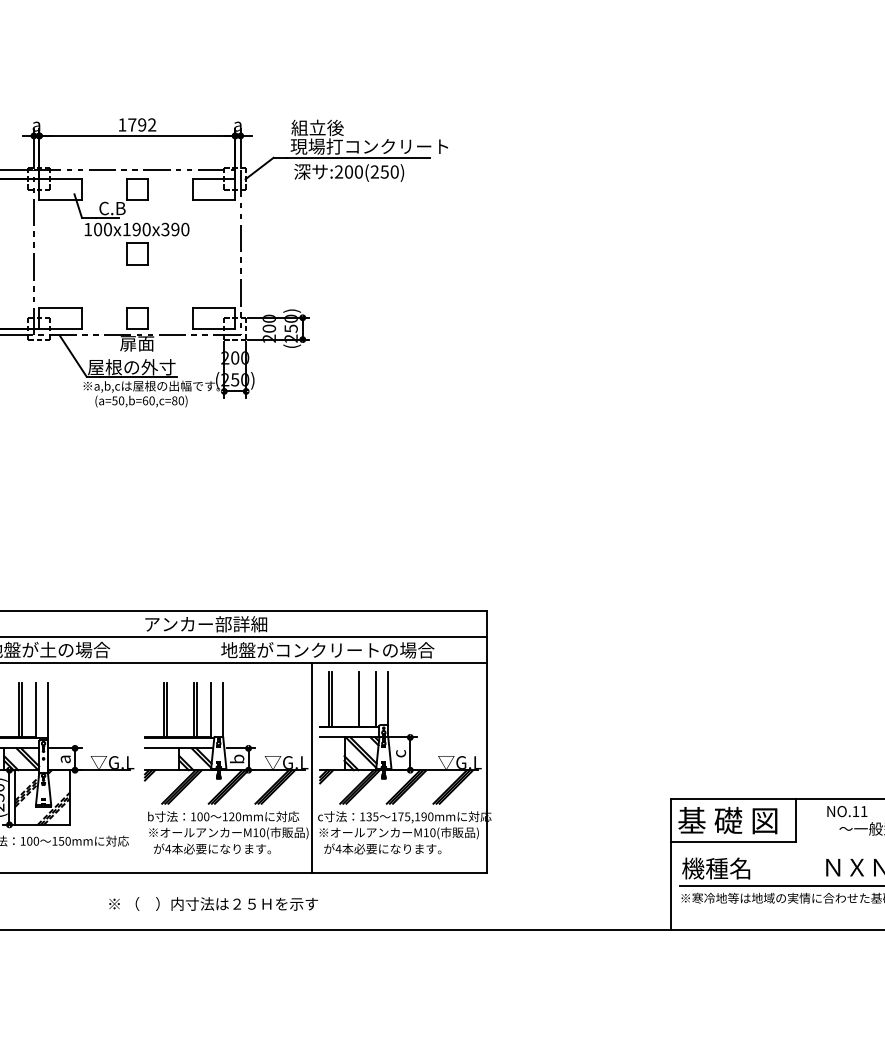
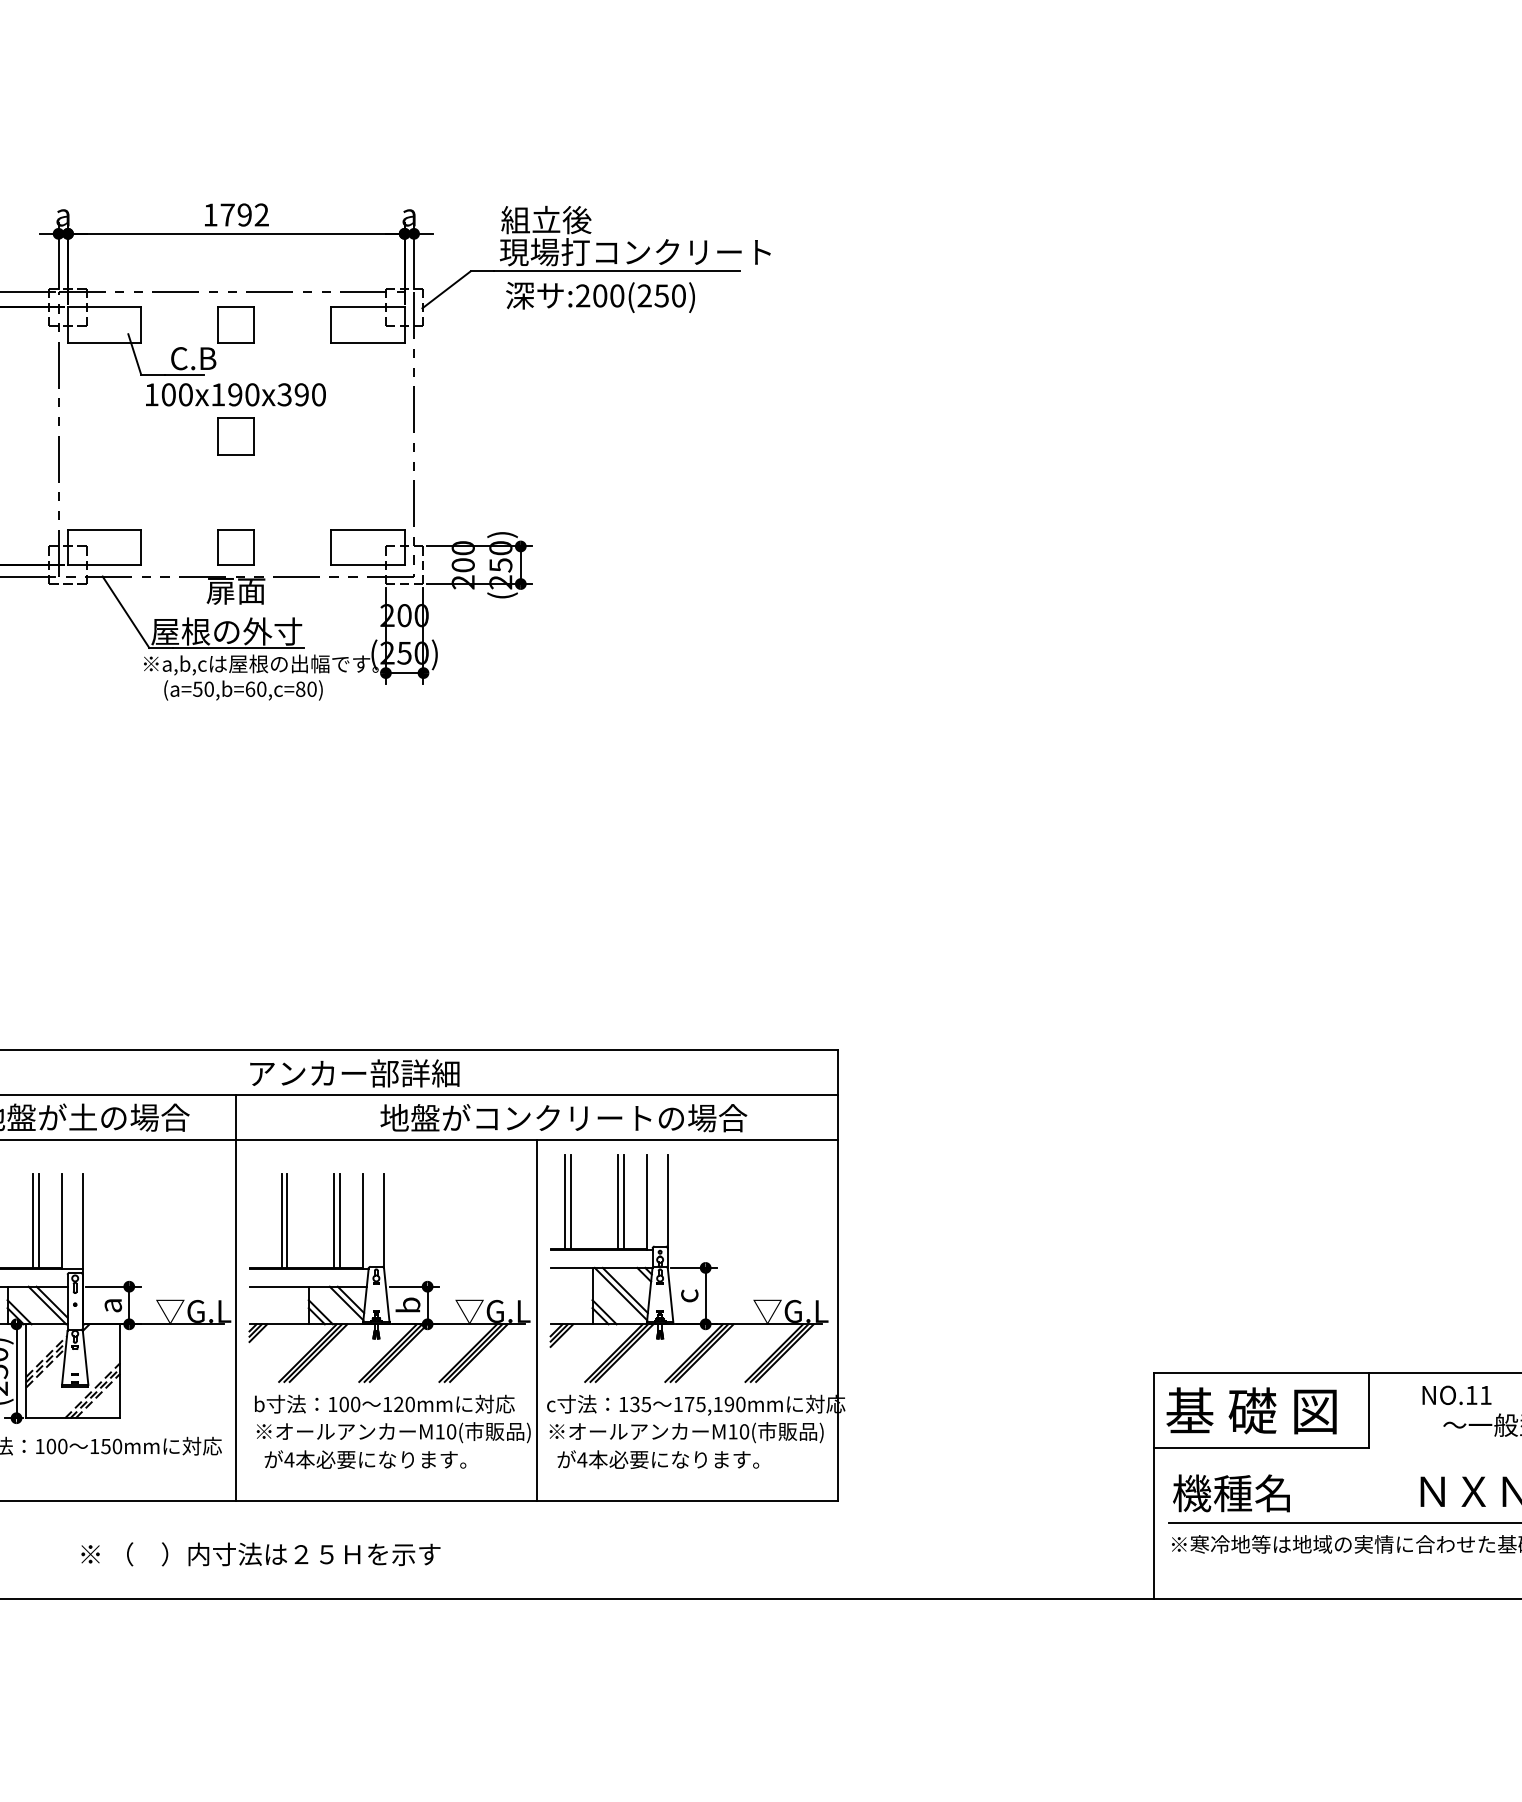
line: (362, 698) -> (623, 1201), added
line: (137, 754) -> (236, 1297), added
text: (213, 903) -> (260, 1553), moved

